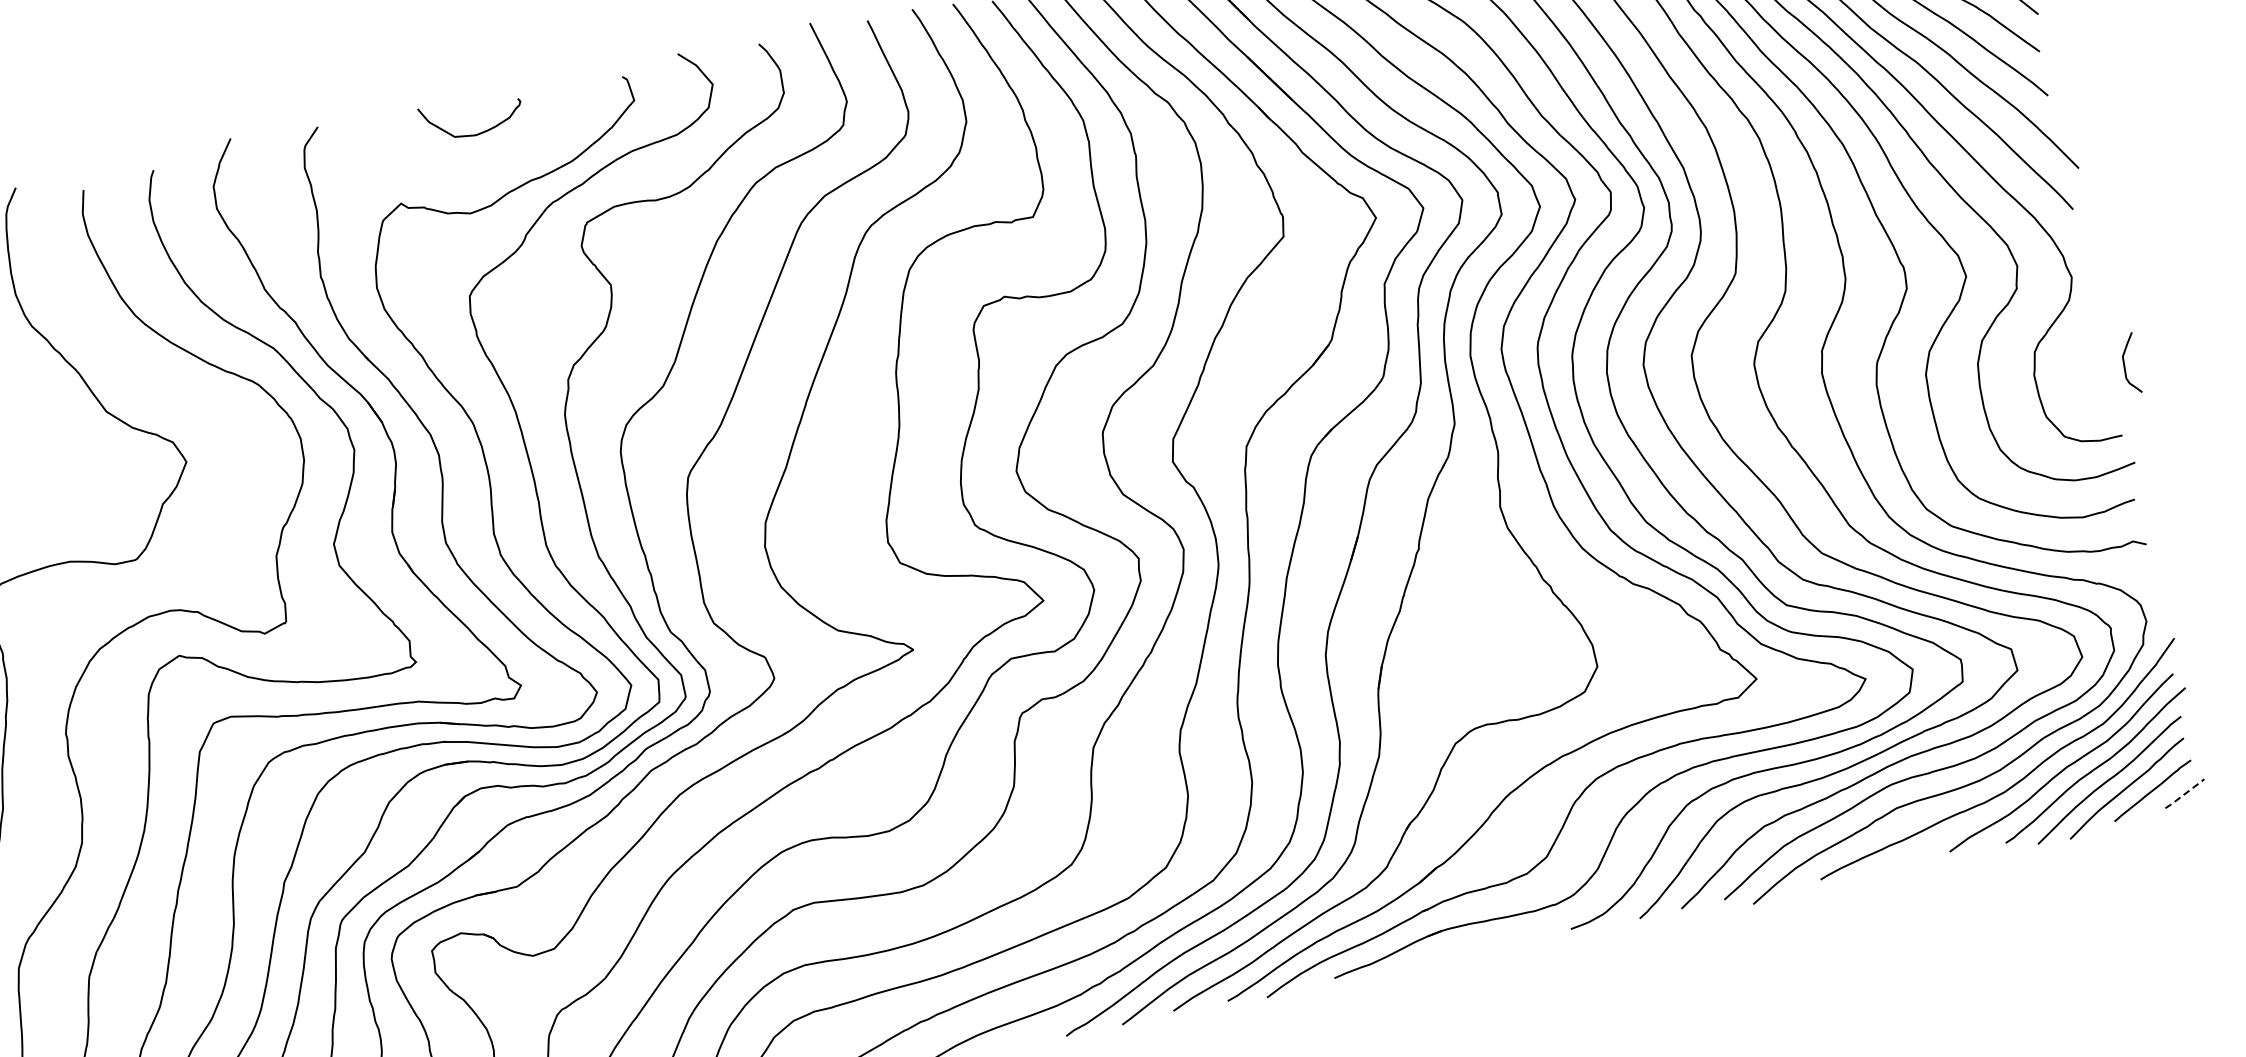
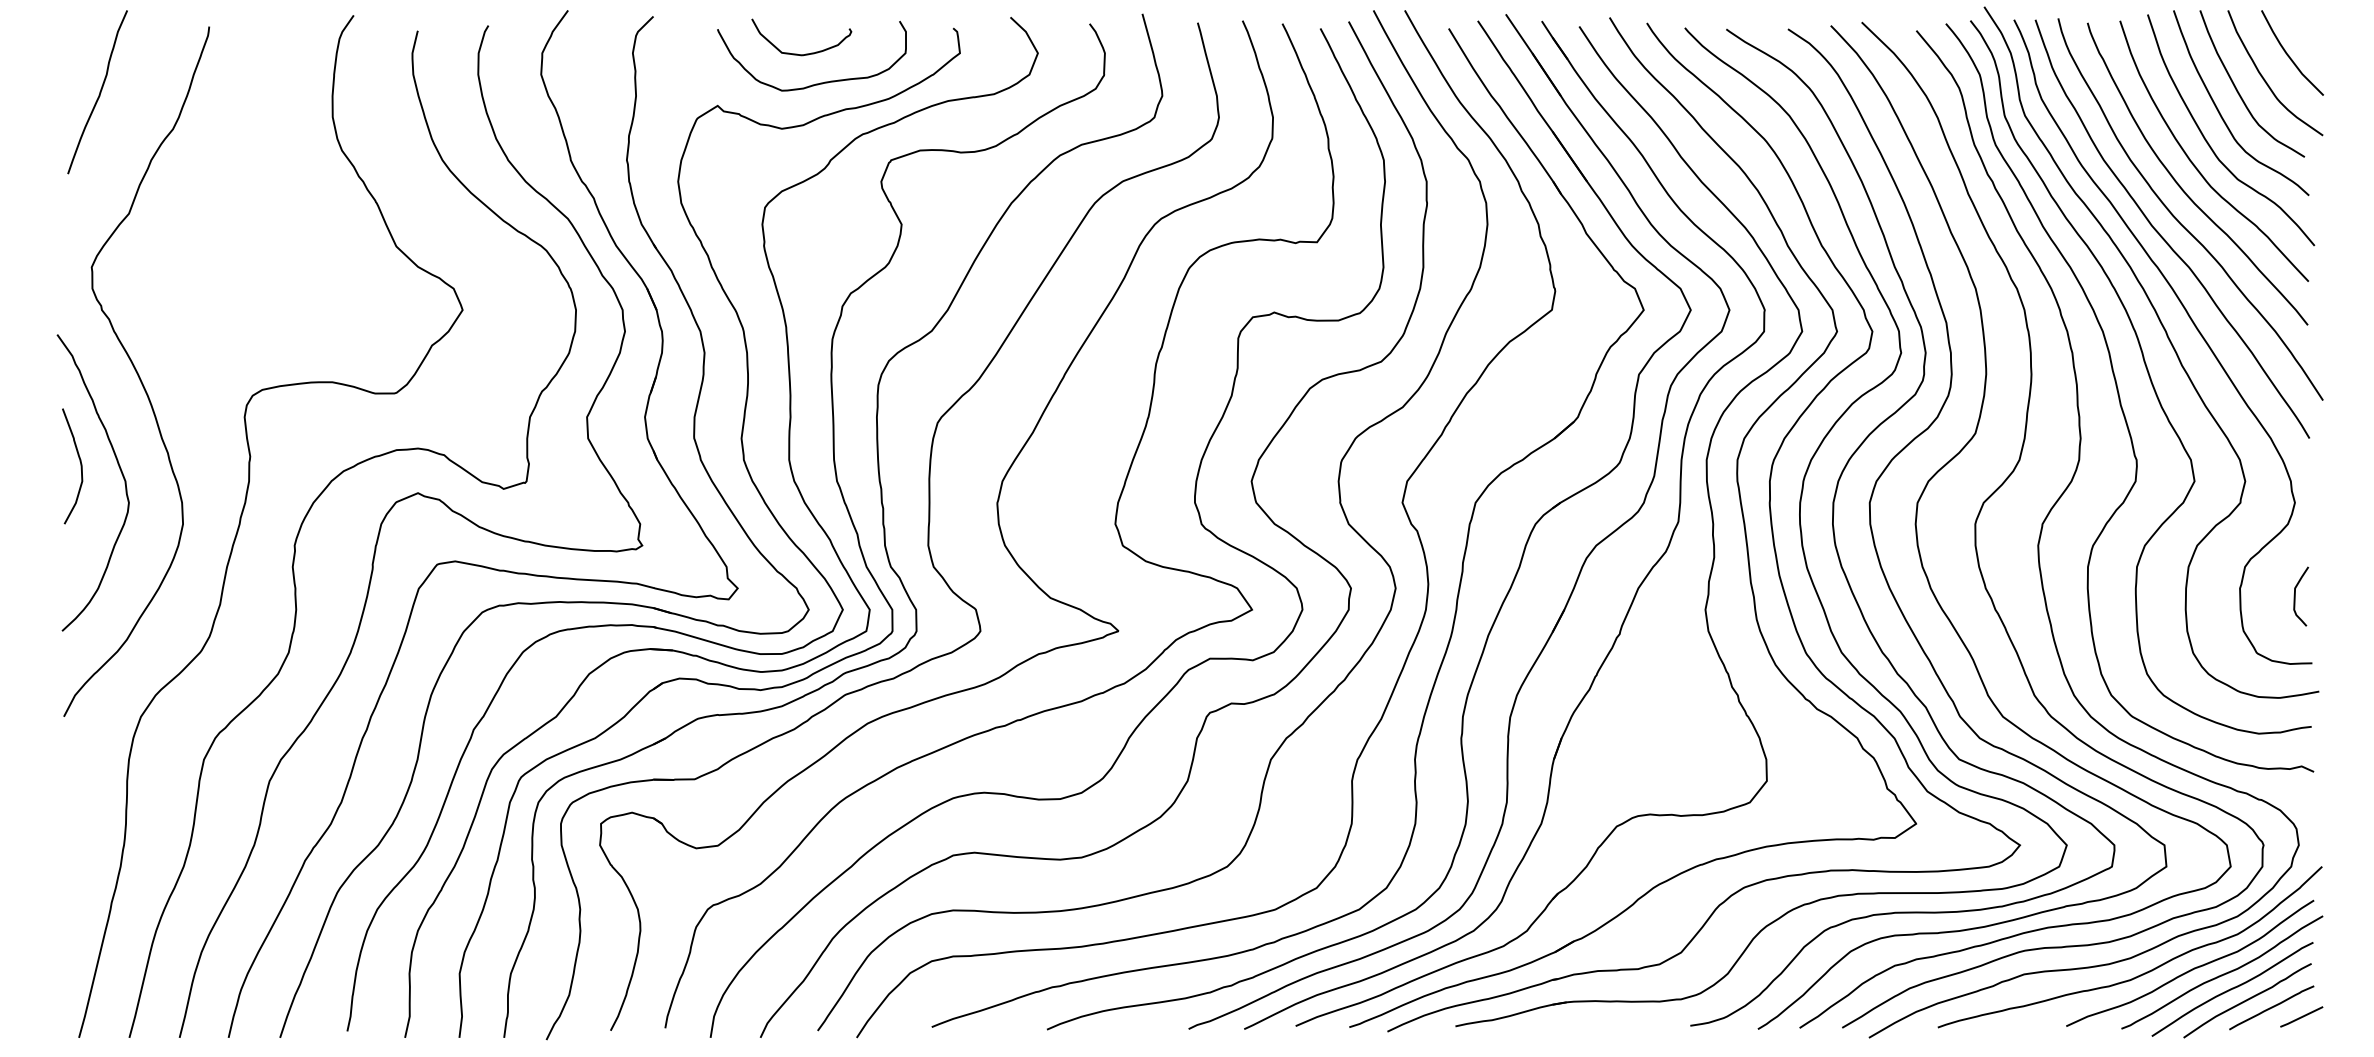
curve: (494, 160) -> (815, 83), added
curve: (2124, 364) -> (2295, 596), moved
line: (2184, 794) -> (2301, 1017), dashed -> solid

